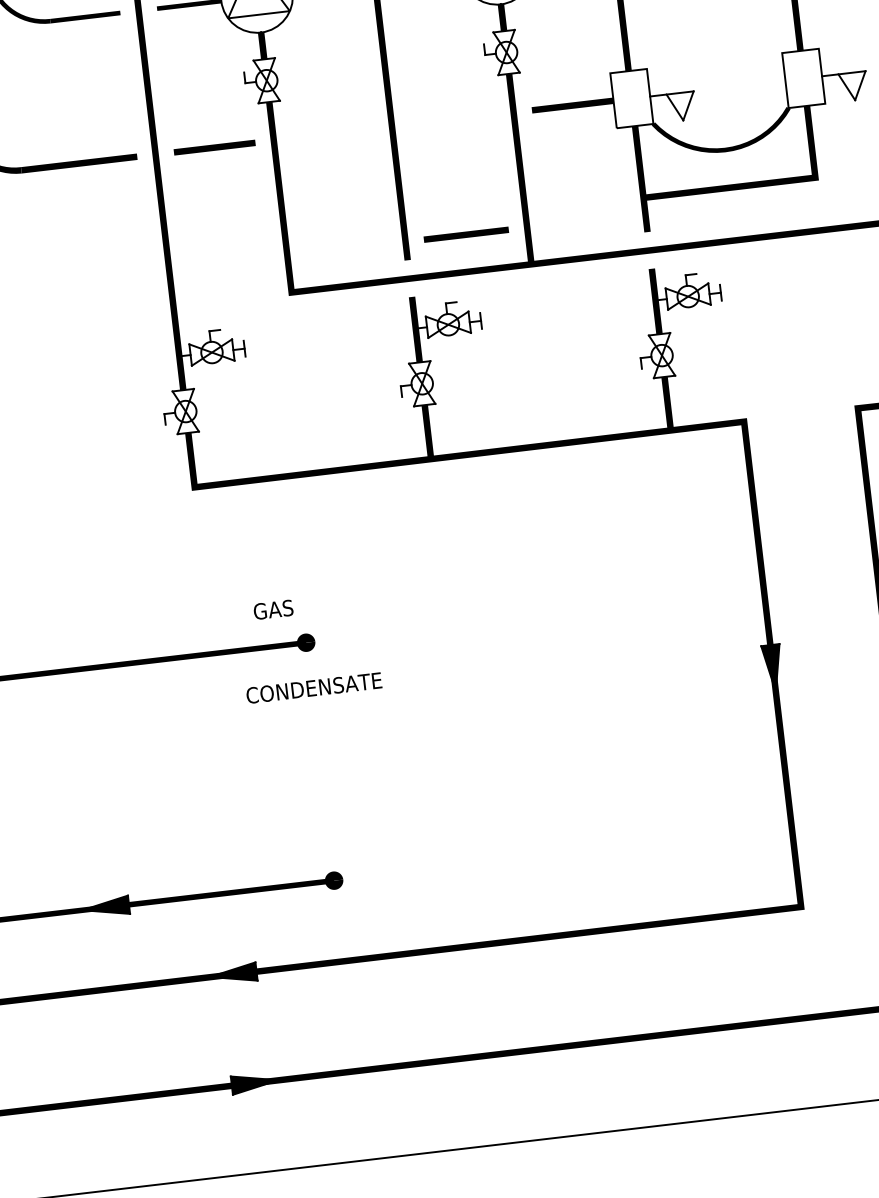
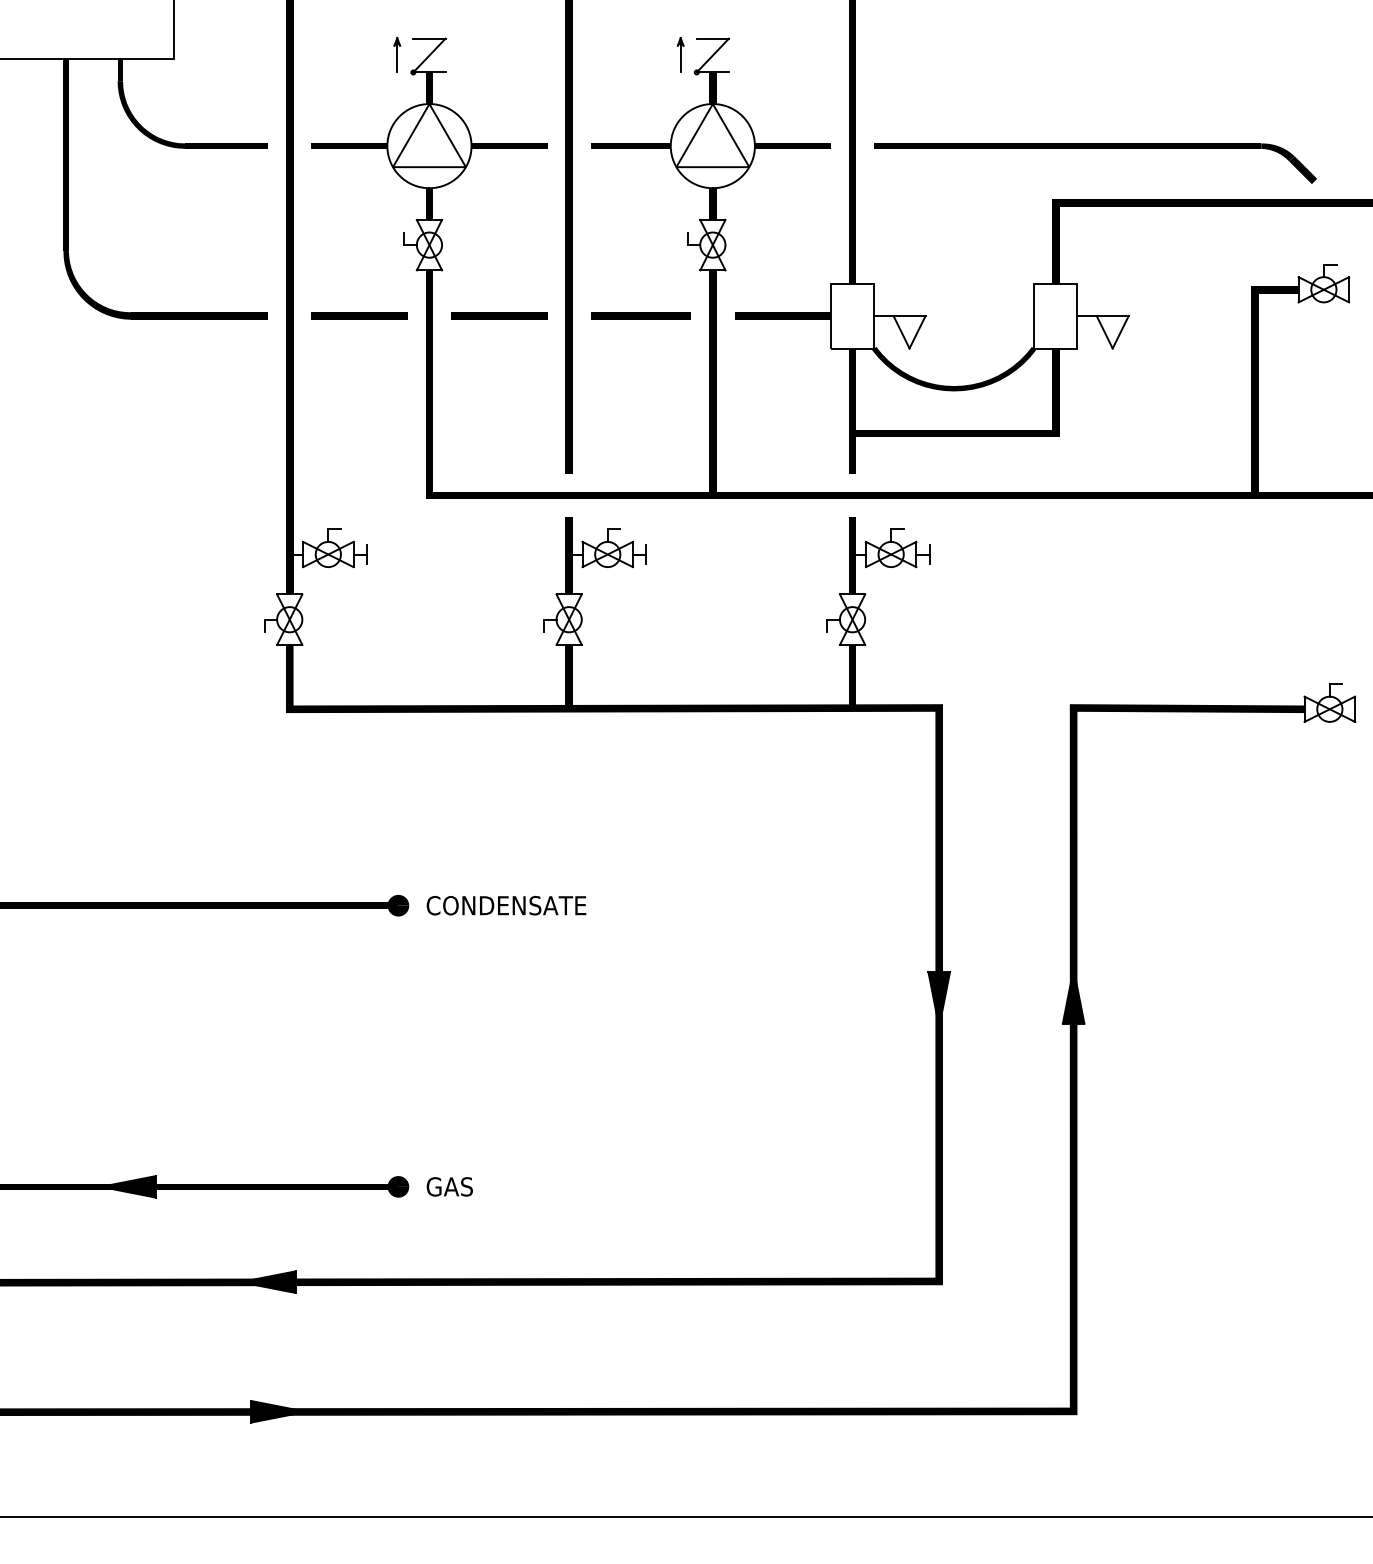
line: (333, 133) -> (499, 315), added
line: (465, 234) -> (640, 315), moved
text: (273, 609) -> (449, 1186), moved
text: (314, 687) -> (506, 905), moved

